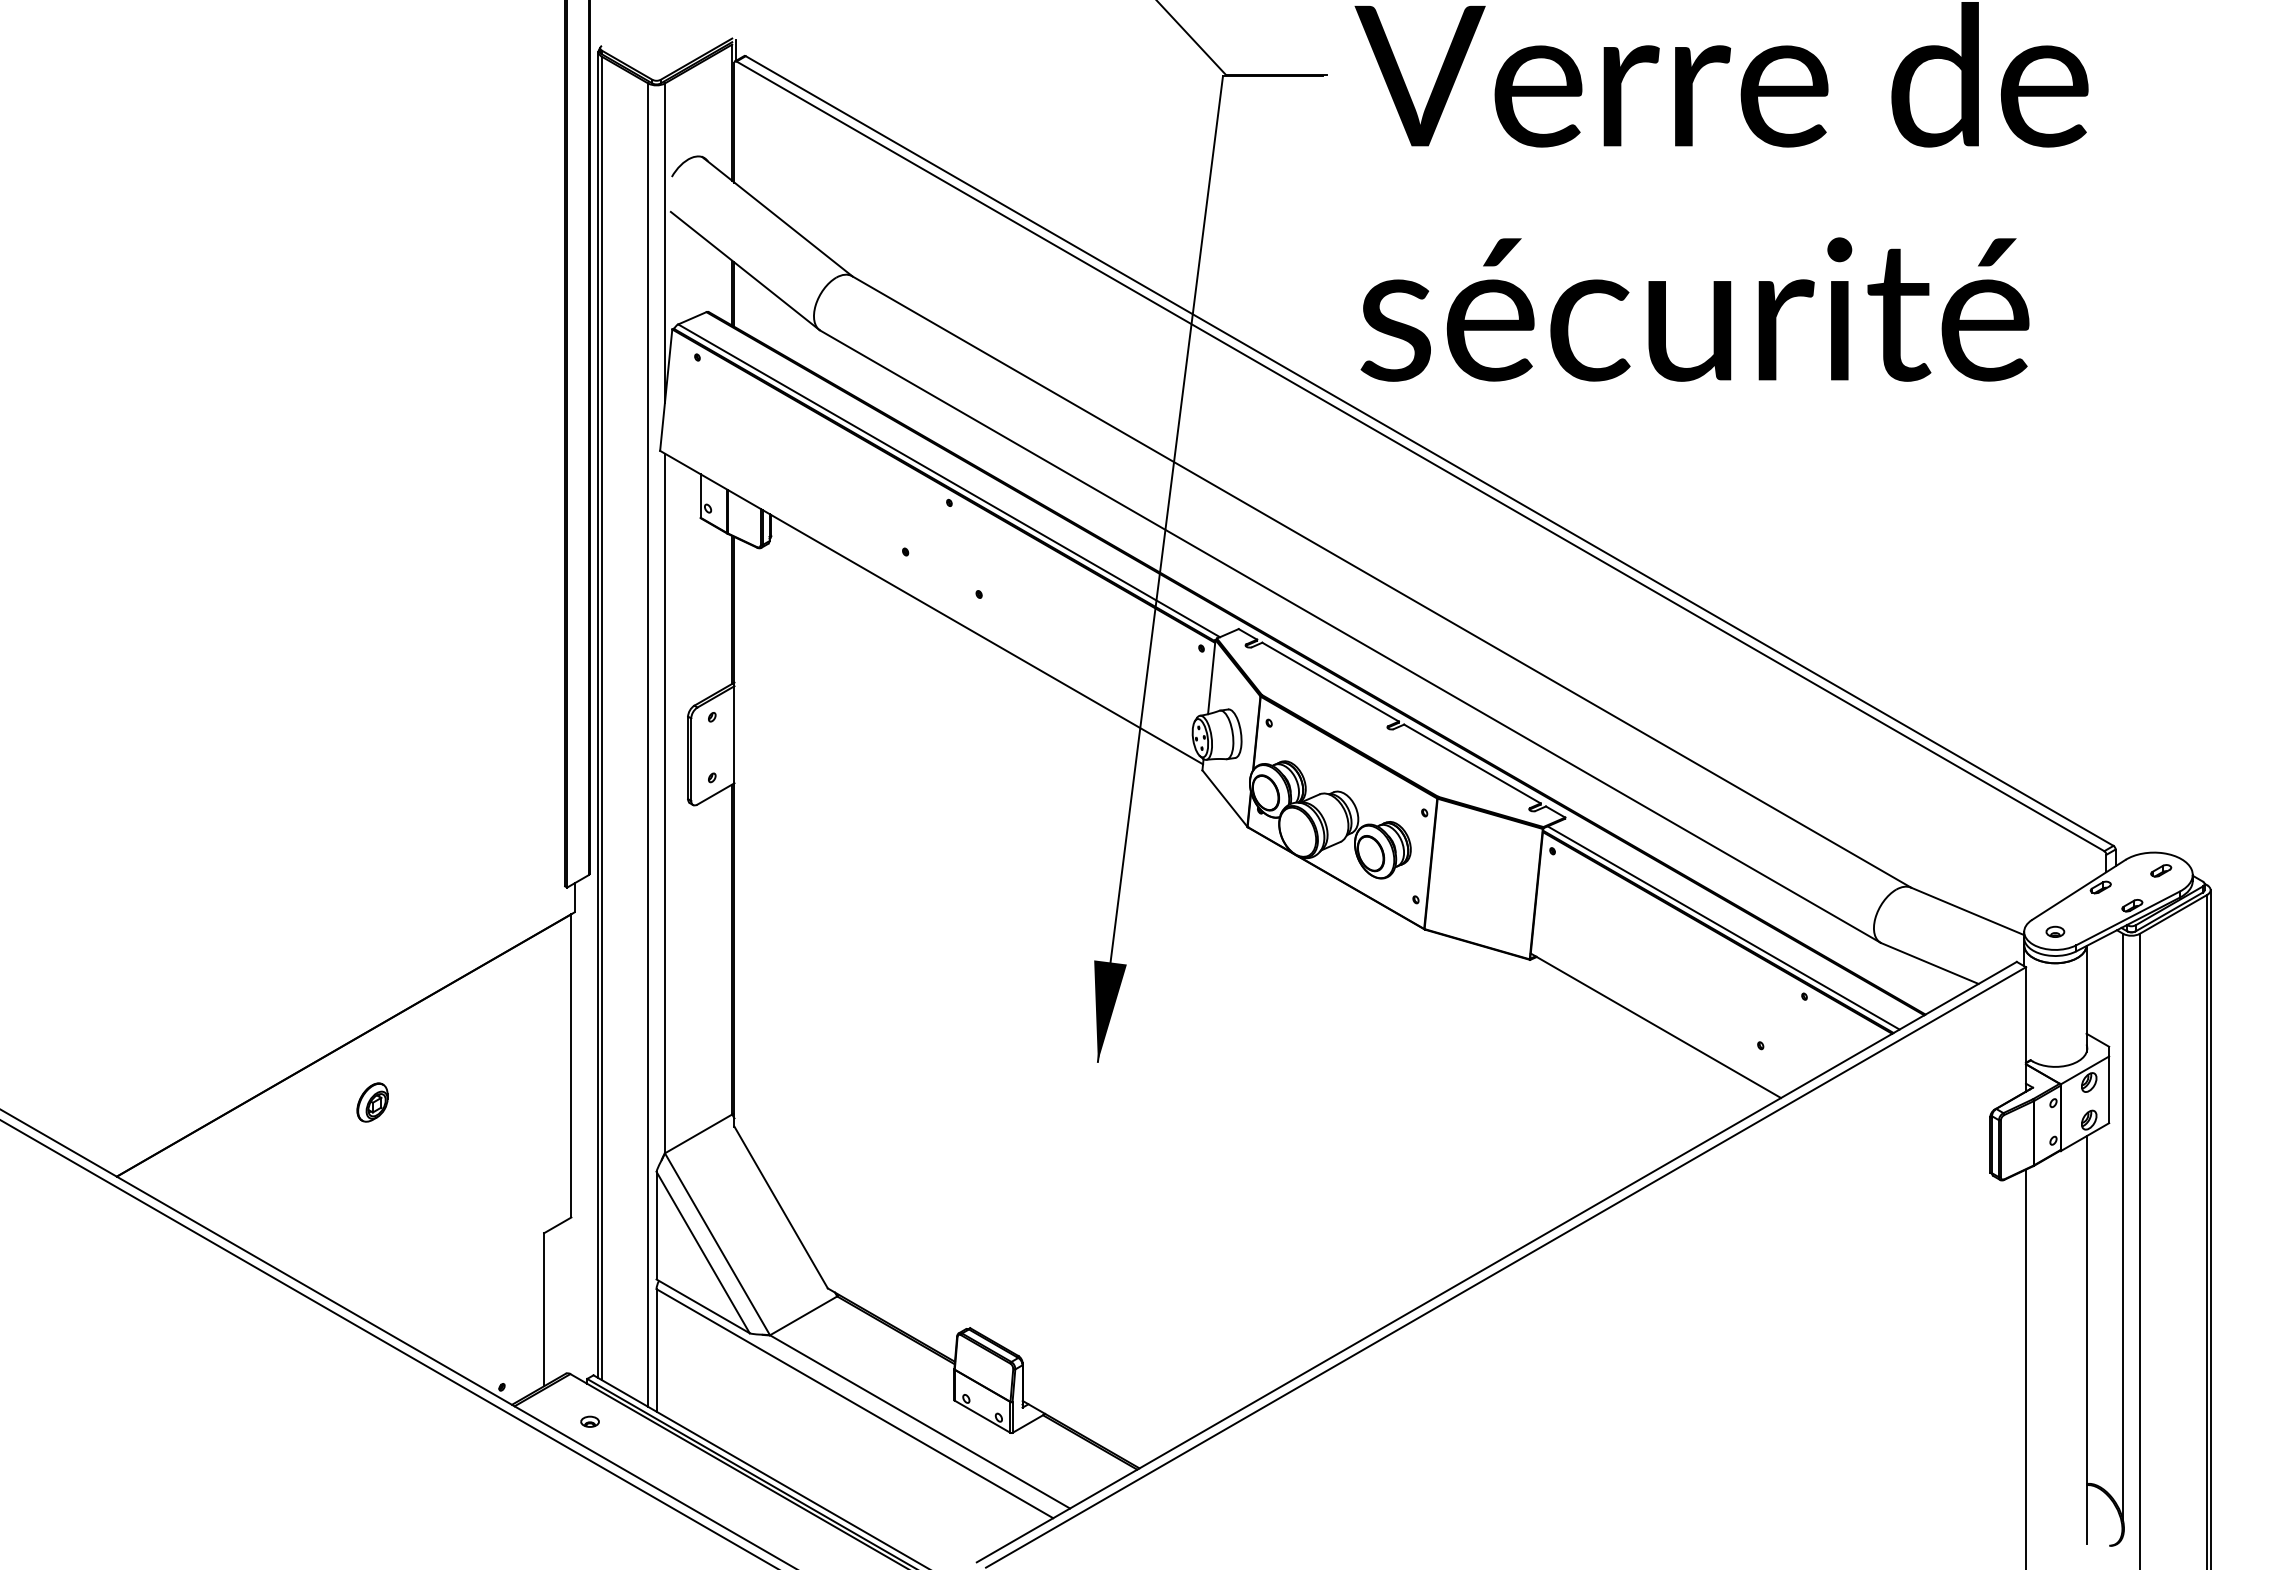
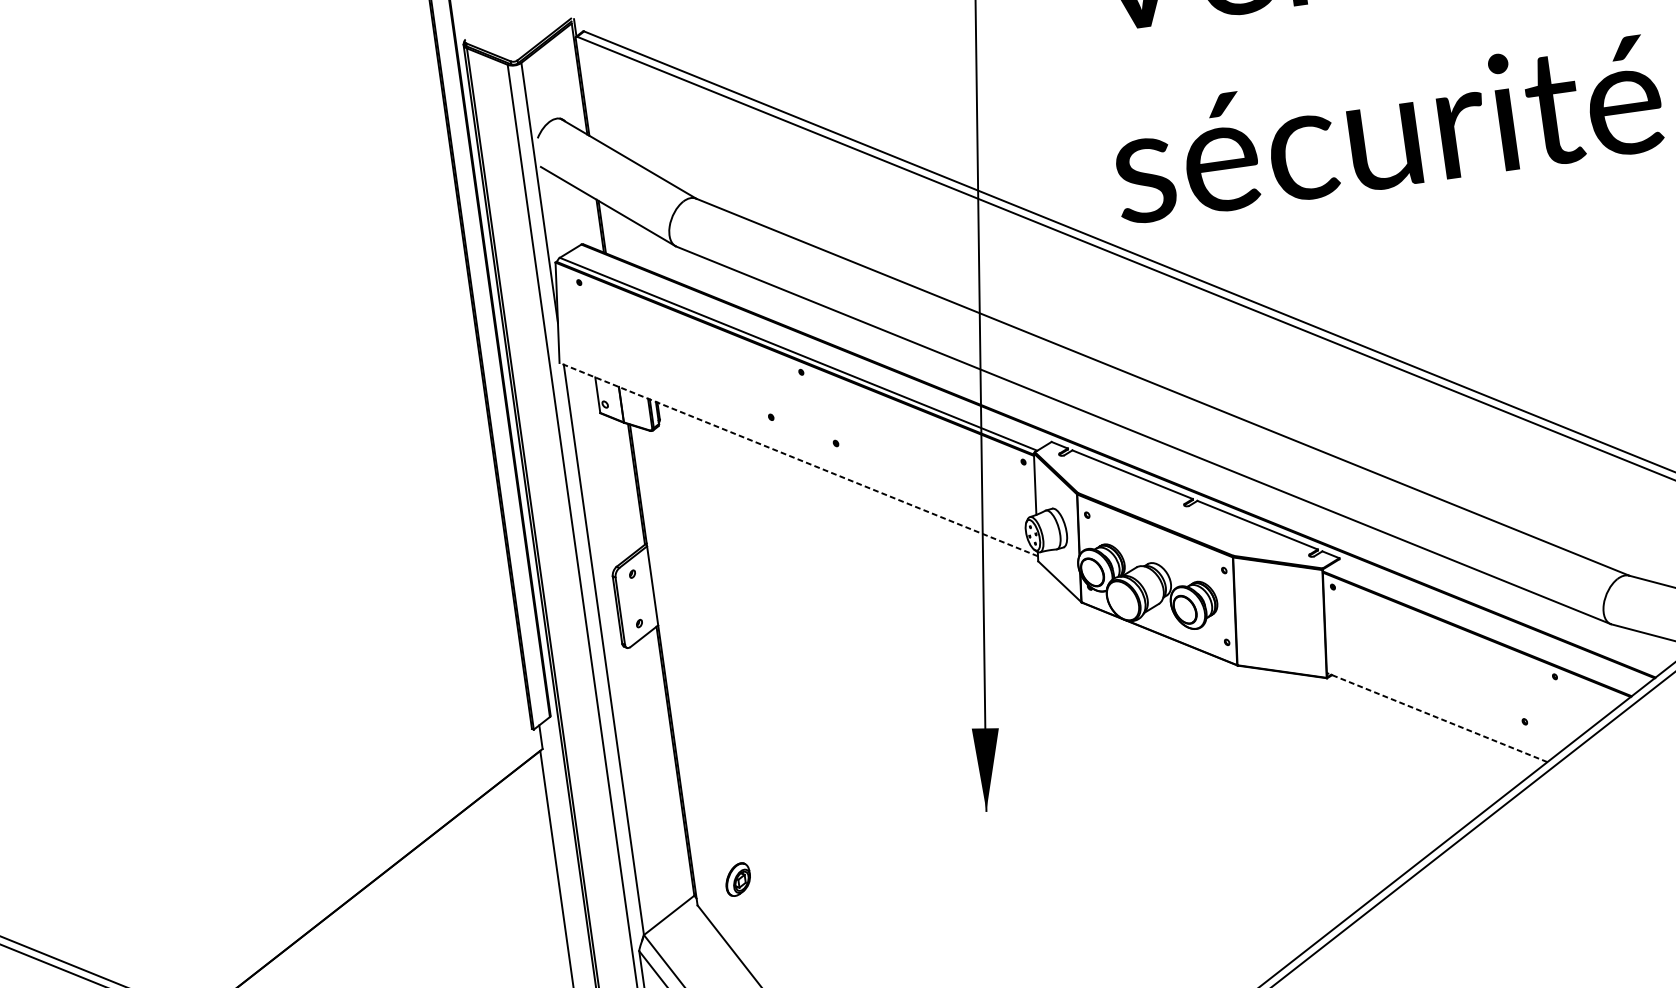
line: (931, 607) -> (798, 459), solid -> dashed
line: (1723, 927) -> (1480, 629), removed
line: (1655, 1025) -> (1436, 717), solid -> dashed
part: (372, 1102) -> (738, 879), moved

